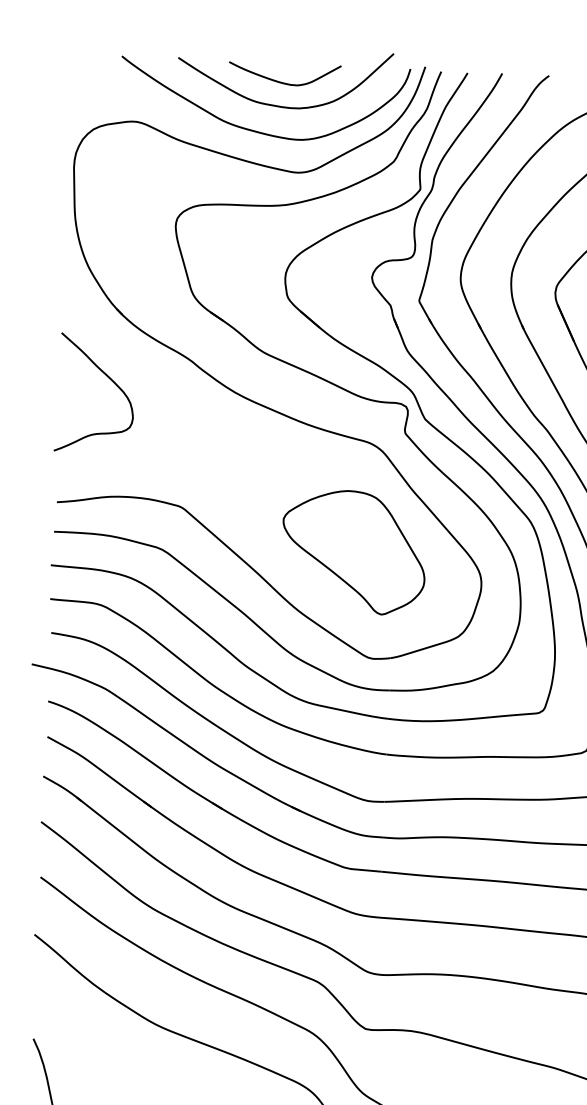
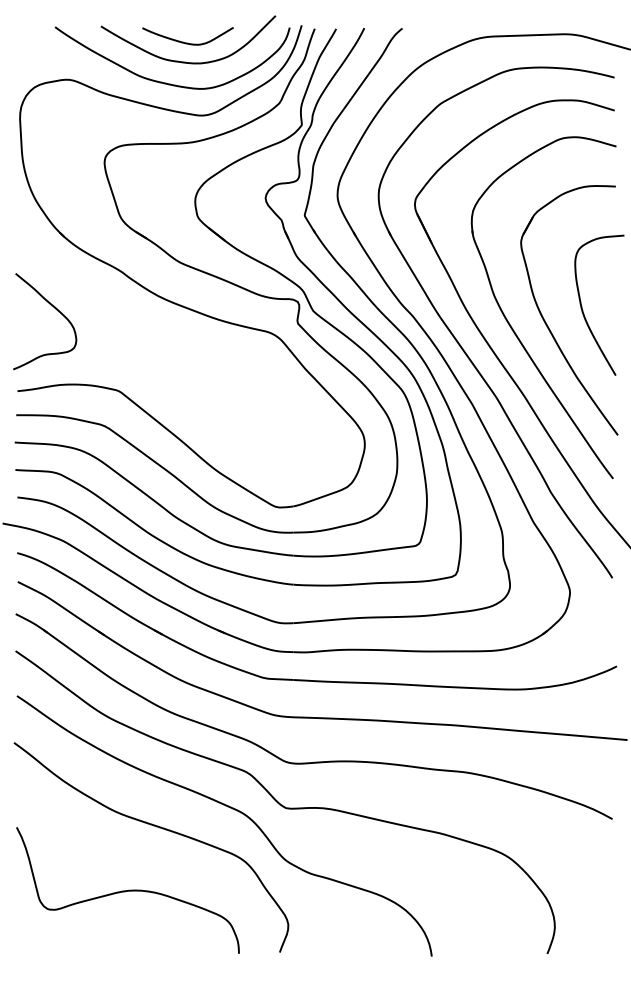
curve: (110, 380) -> (56, 310), moved
part: (354, 552) -> (260, 421), removed

